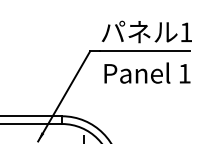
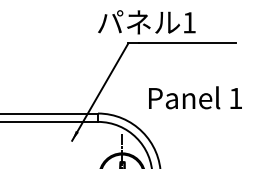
text: (146, 32) -> (146, 22), moved
text: (147, 72) -> (195, 97), moved

